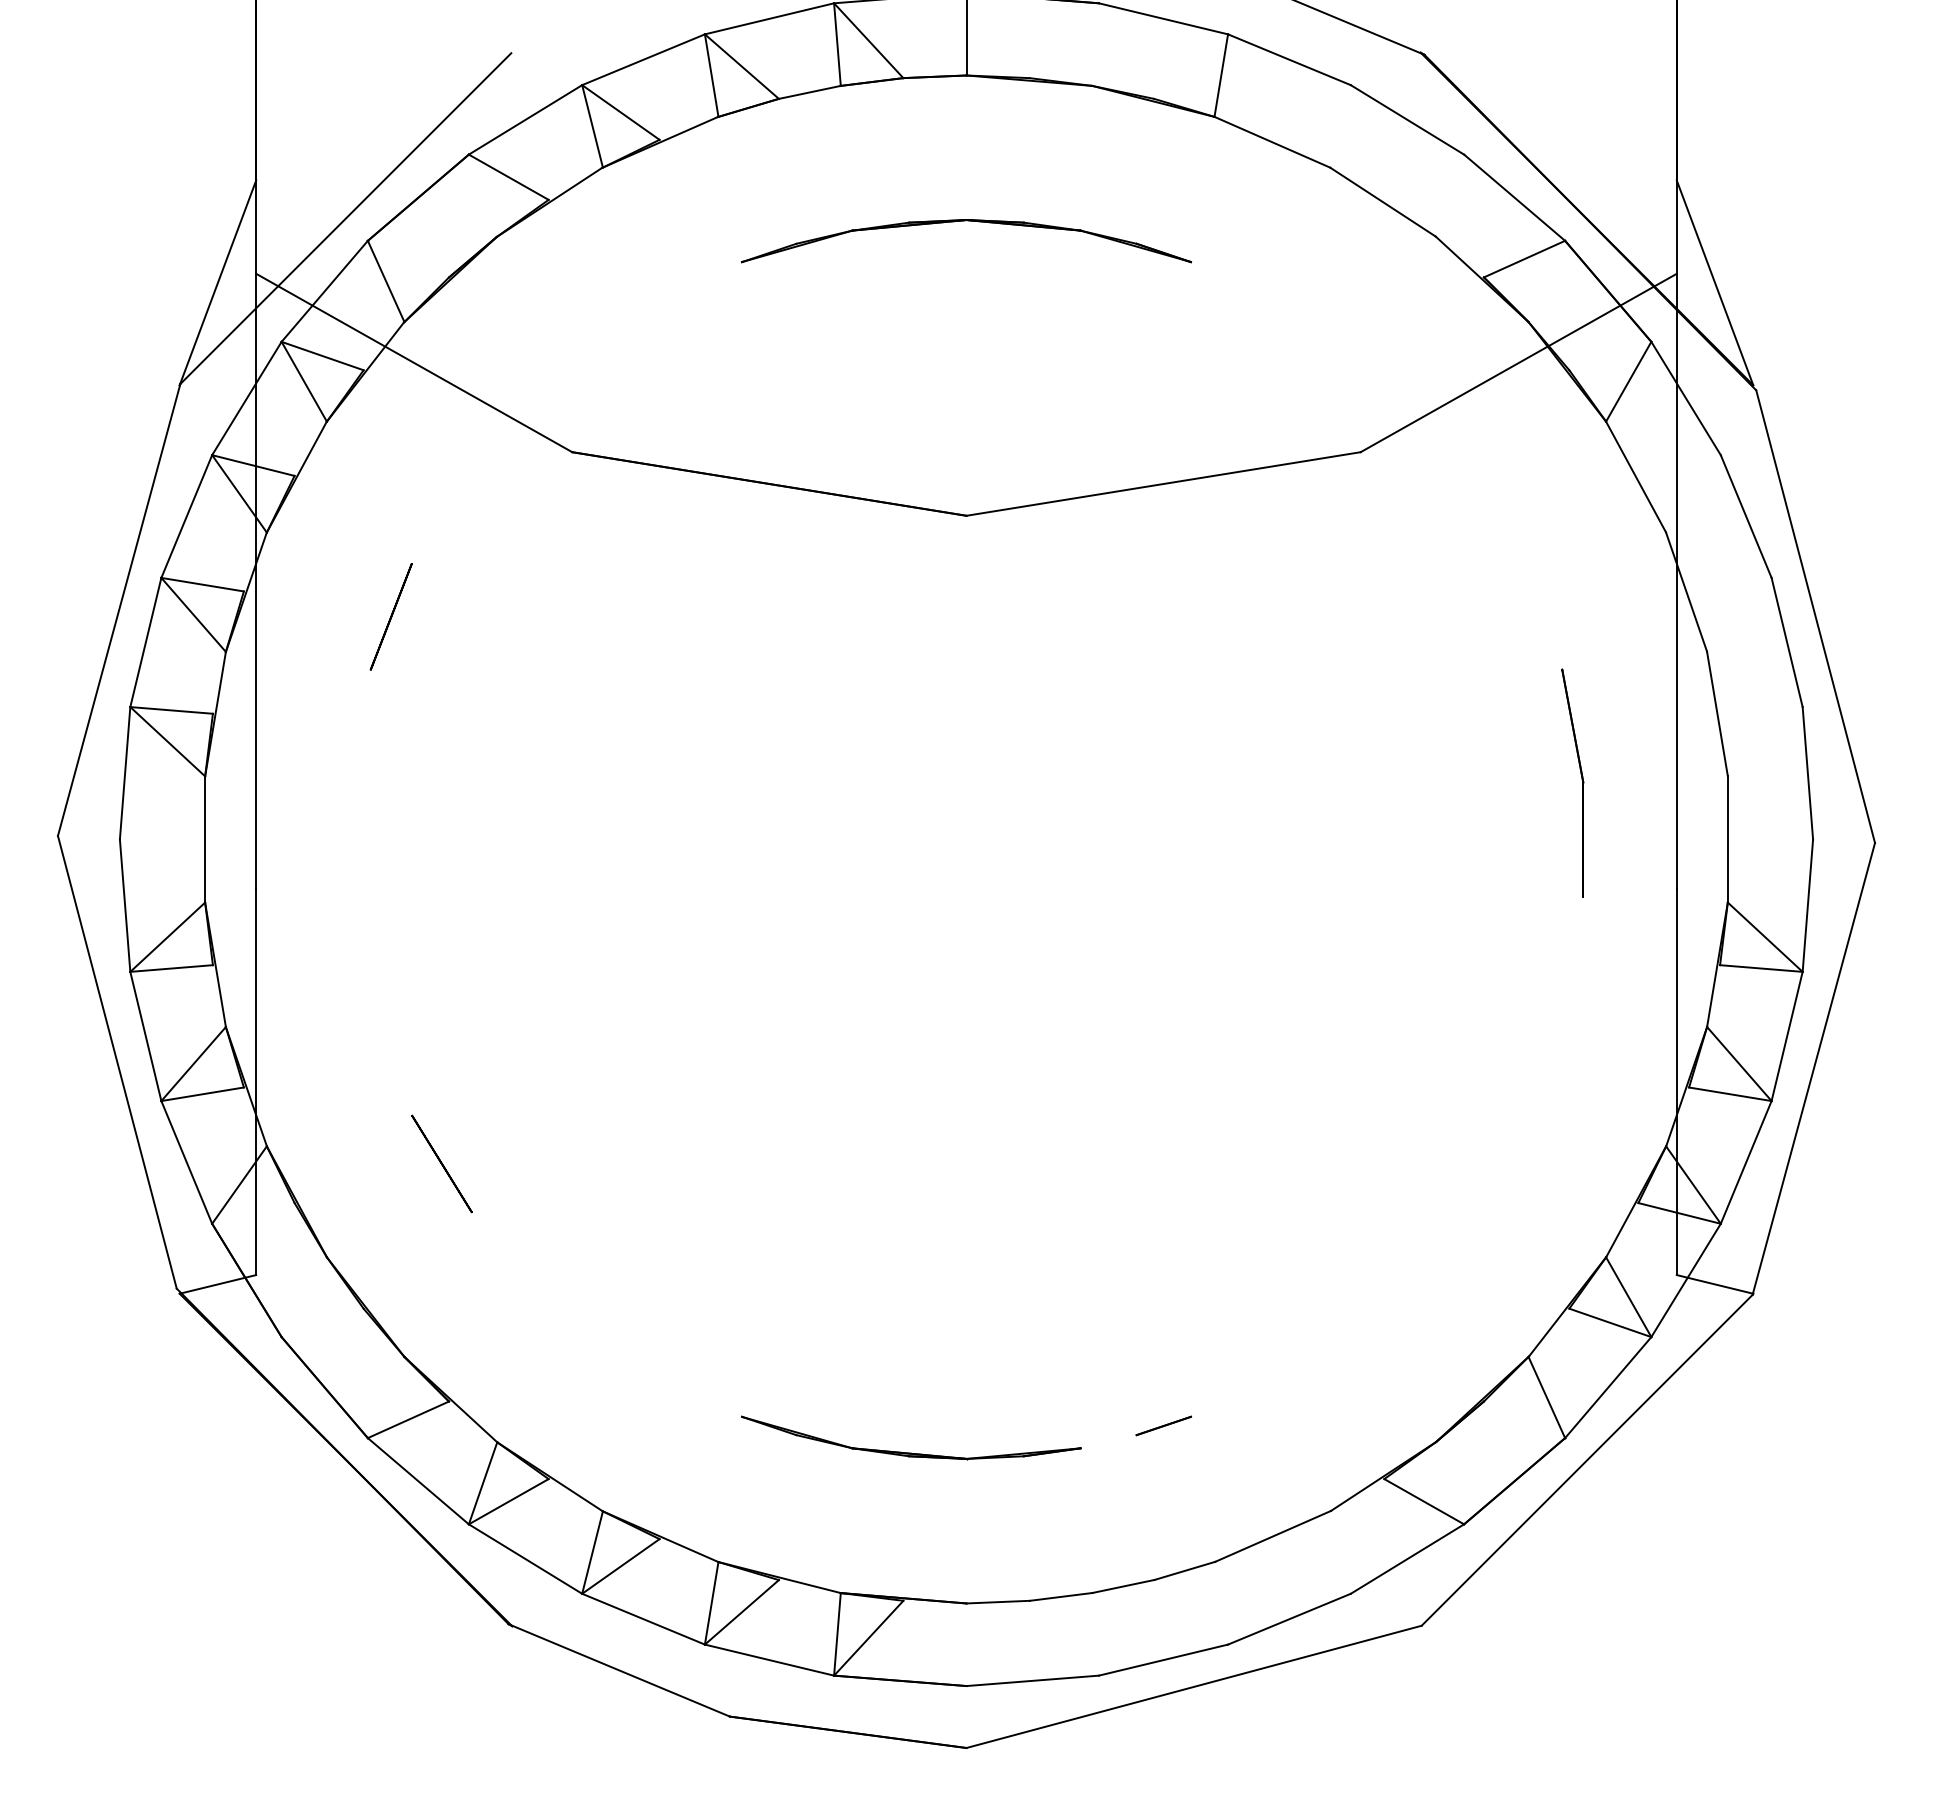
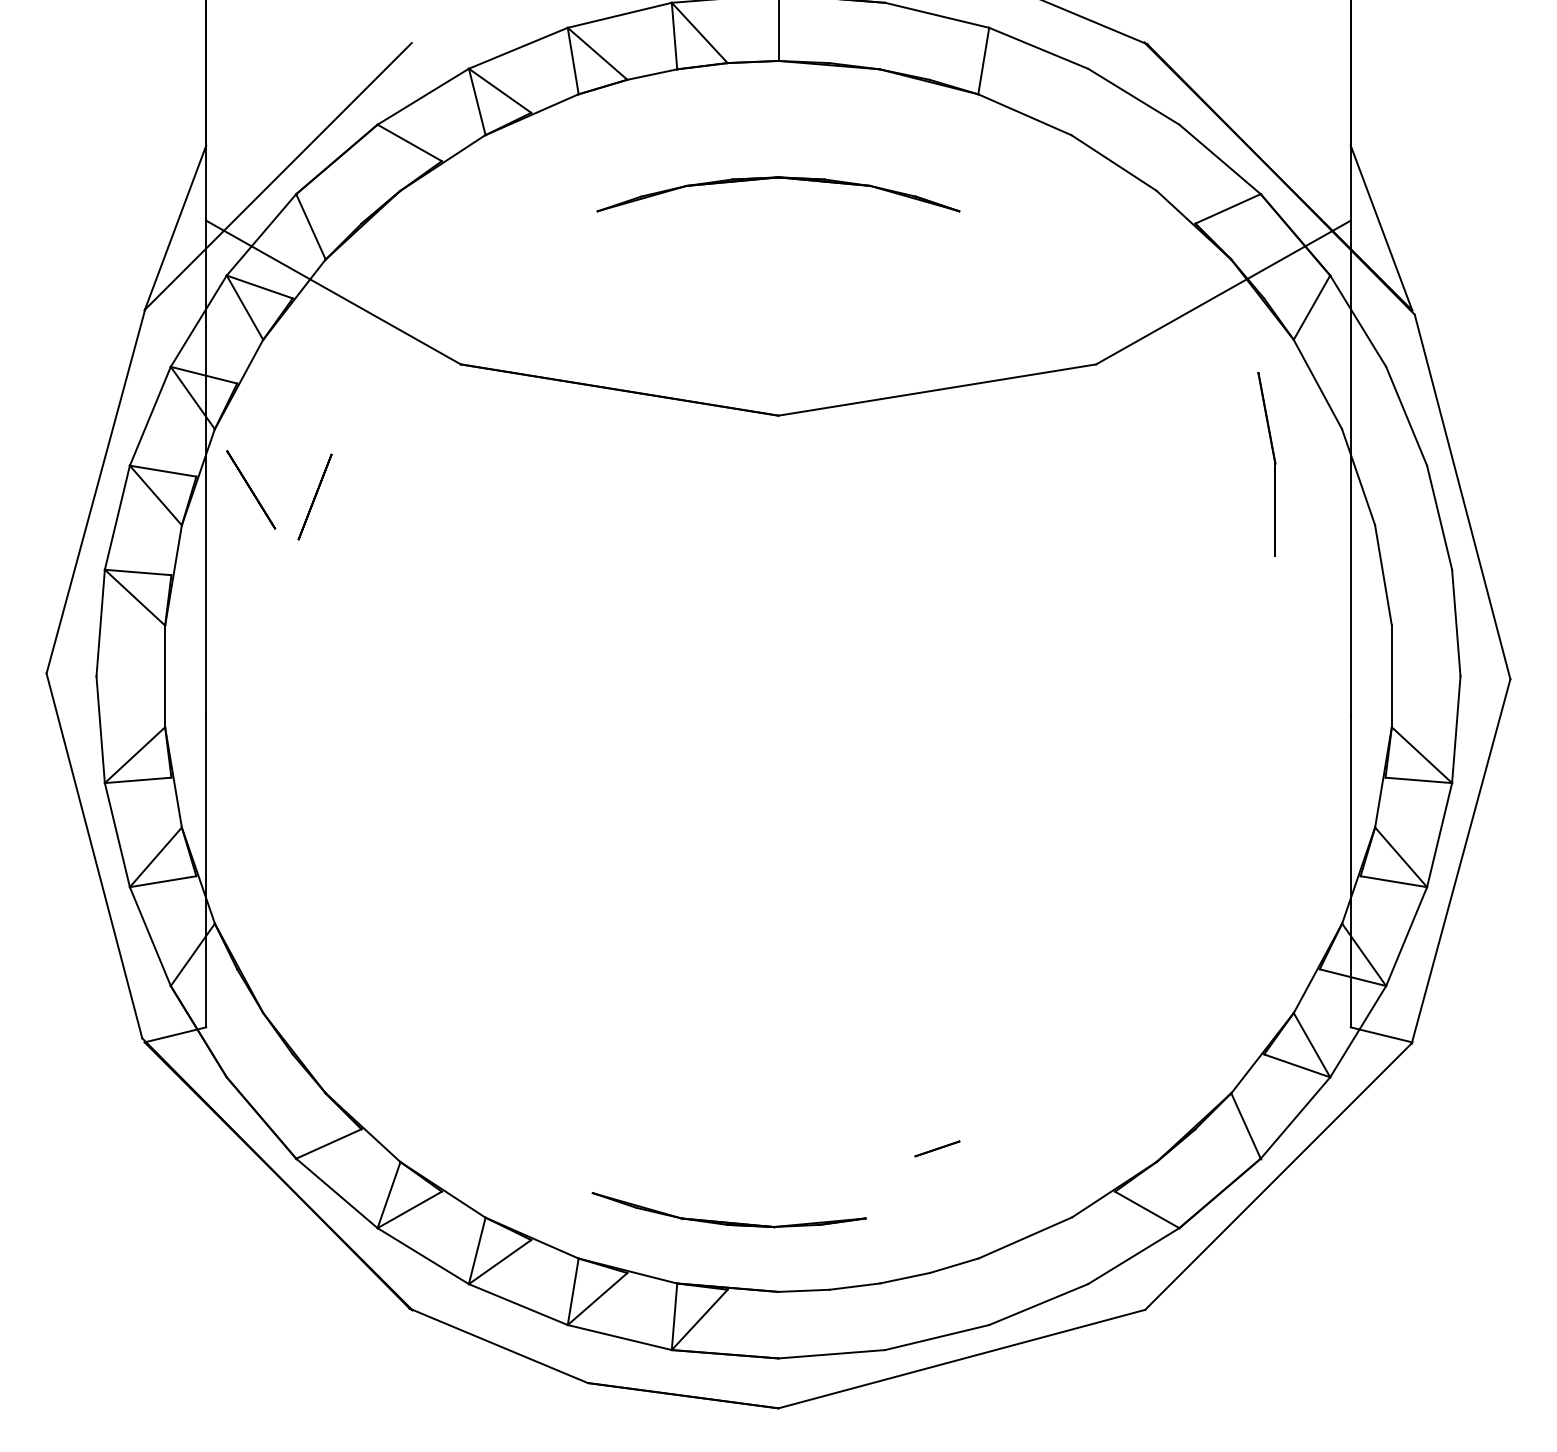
part: (1581, 779) -> (1273, 461), moved
line: (441, 1163) -> (250, 489), moved
part: (910, 1452) -> (728, 1221), moved

